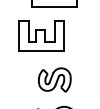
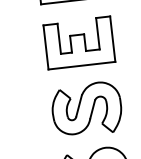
part: (41, 35) -> (79, 42), moved
part: (54, 79) -> (86, 108), size x1.43

